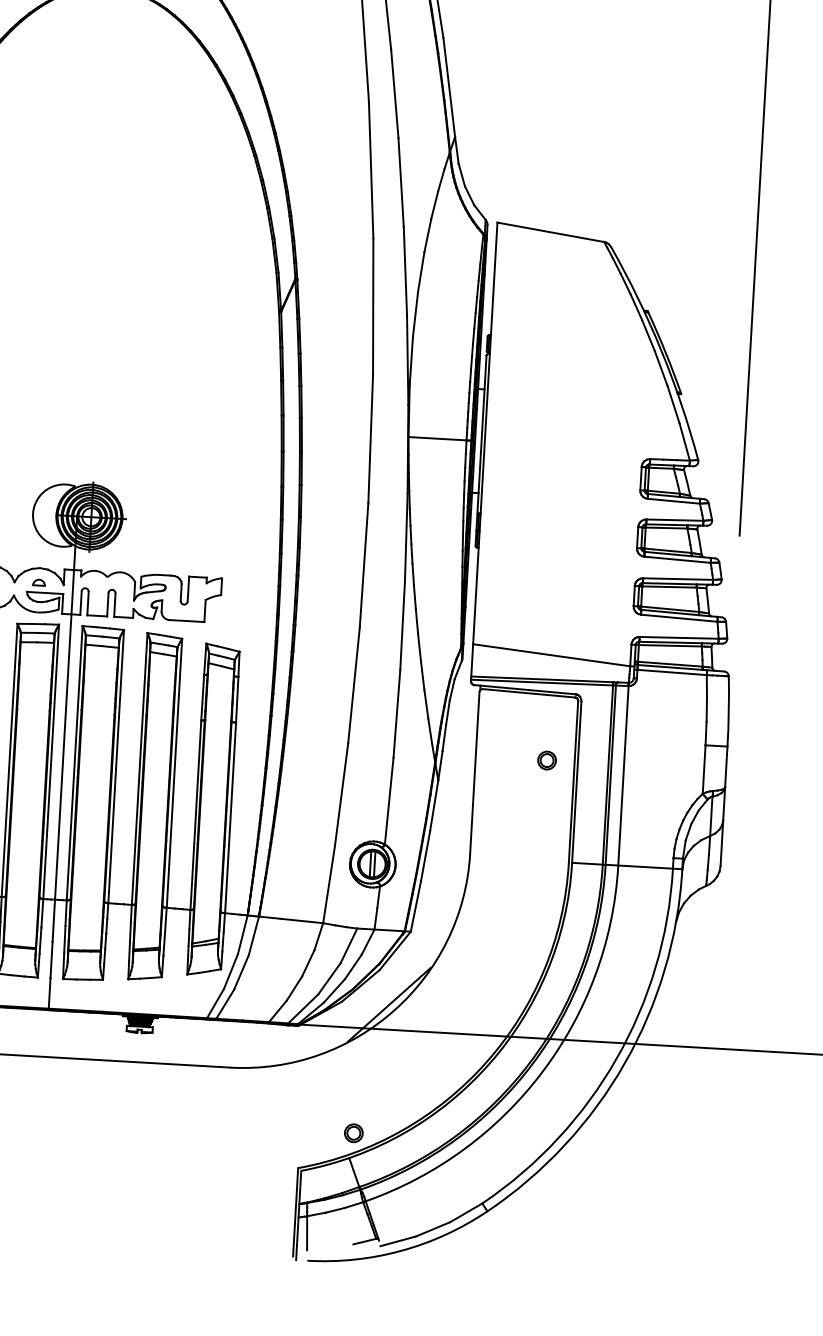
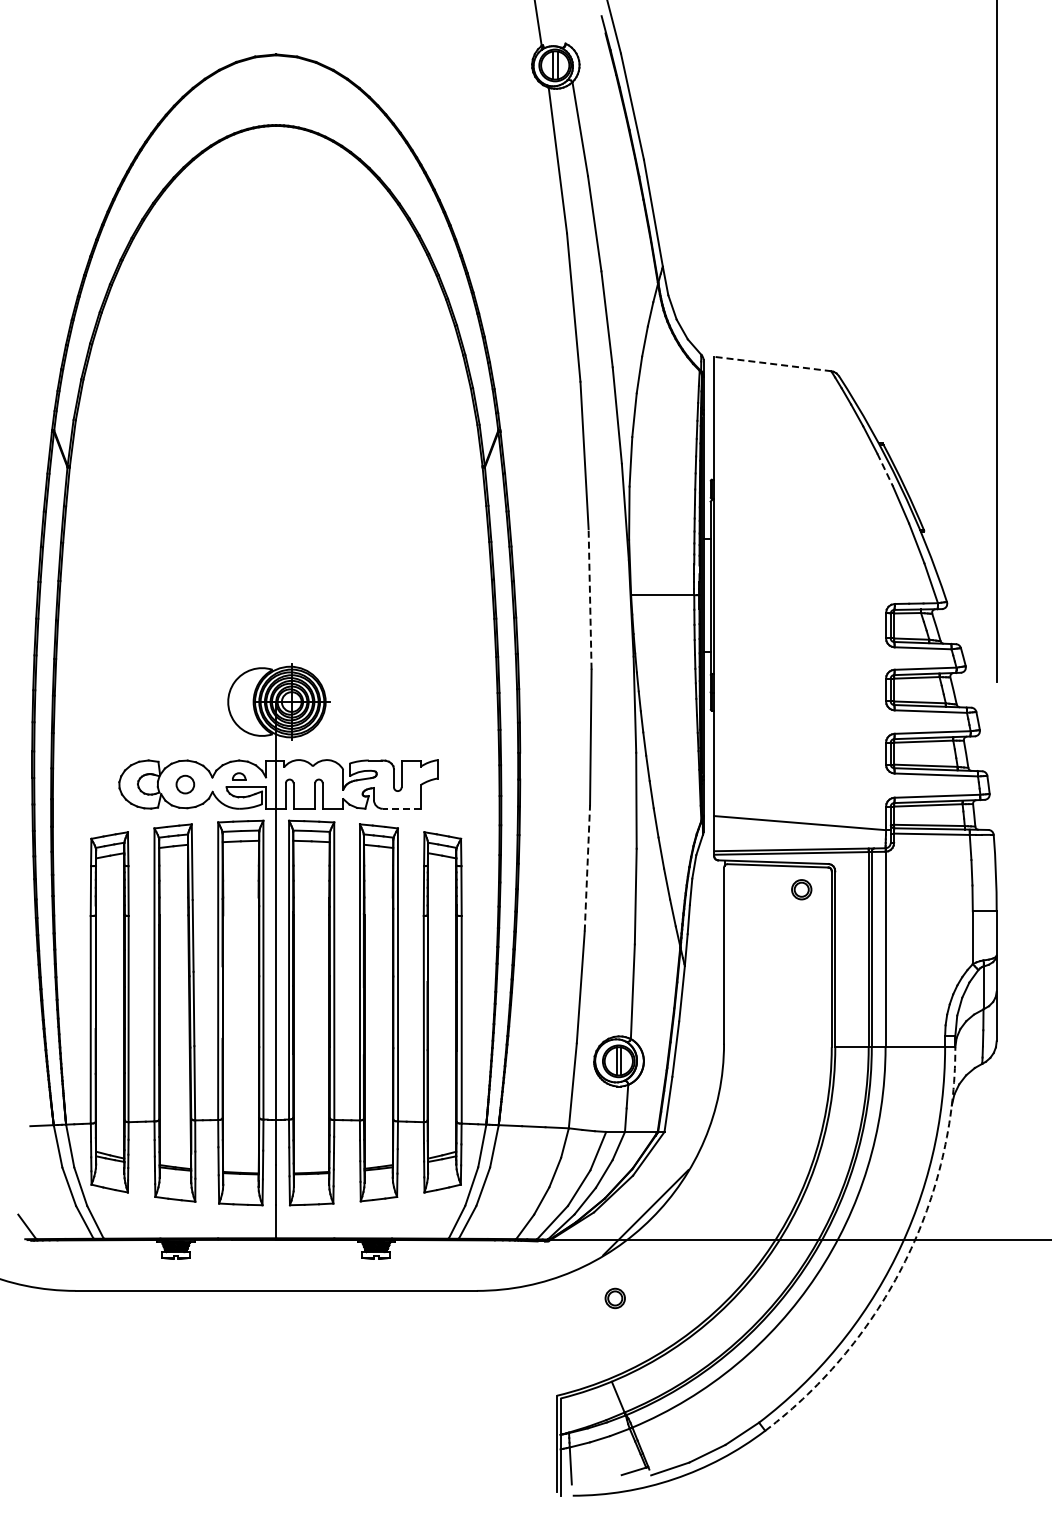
line: (550, 231) -> (772, 363), solid -> dashed
line: (648, 336) -> (885, 470), solid -> dashed
line: (371, 437) -> (590, 598), solid -> dashed
line: (186, 620) -> (401, 808), solid -> dashed
line: (354, 684) -> (587, 867), solid -> dashed
part: (546, 760) -> (801, 889), moved
arc: (625, 1063) -> (905, 1261), solid -> dashed
part: (353, 1133) -> (614, 1298), moved

